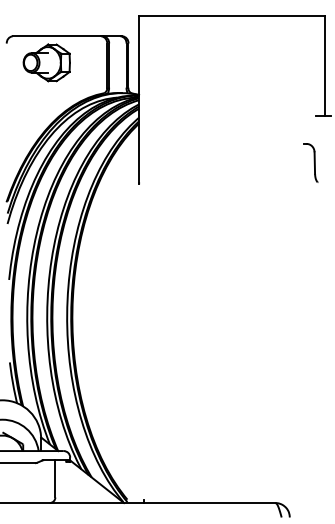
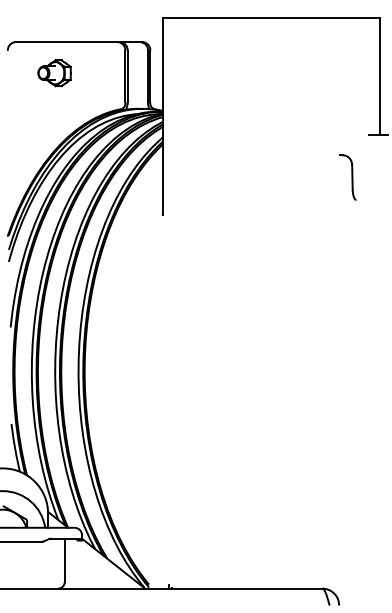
part: (46, 62) -> (54, 72), size x0.6
part: (310, 162) -> (347, 177), moved

